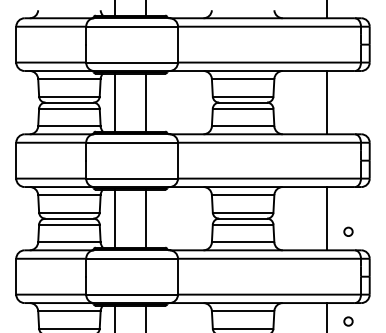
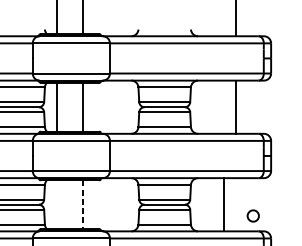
line: (114, 218) -> (56, 204), removed
line: (327, 218) -> (223, 204), moved
line: (146, 219) -> (83, 205), solid -> dashed
circle: (348, 231) -> (253, 215), size x1.6

